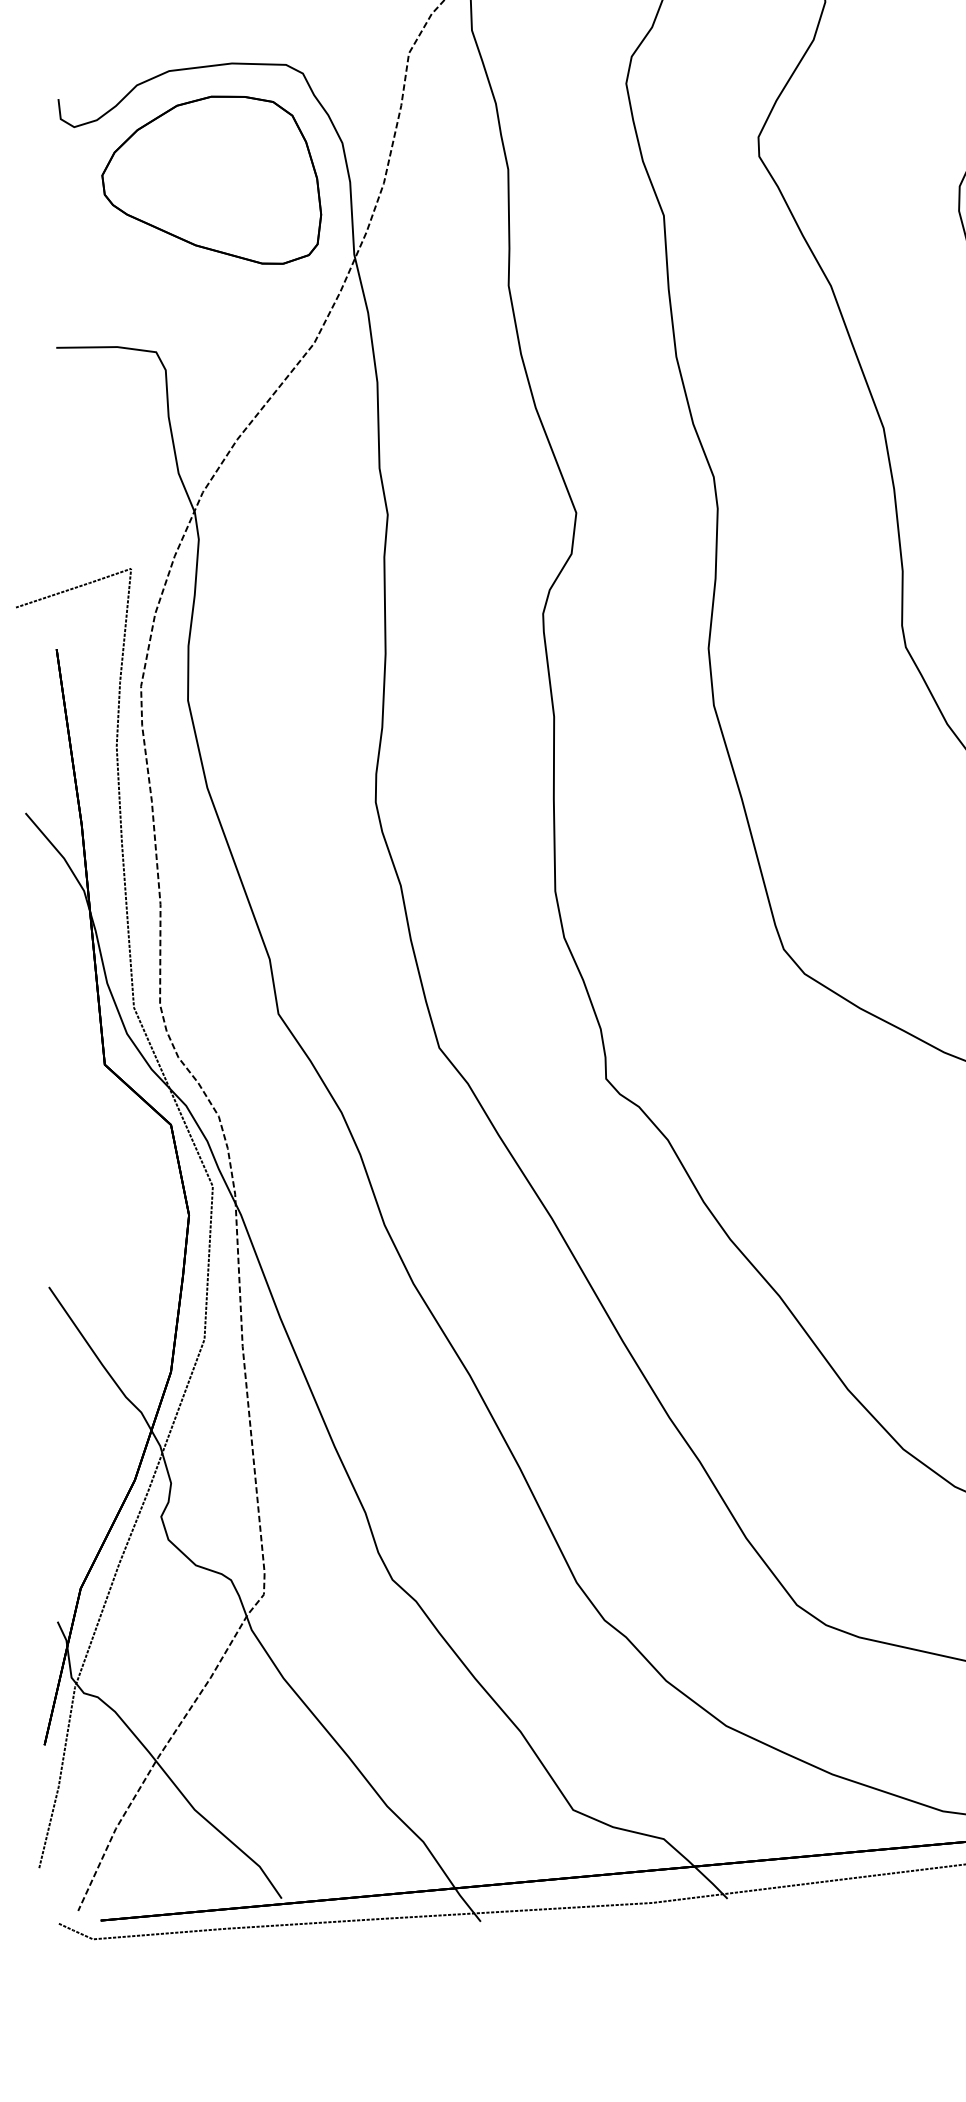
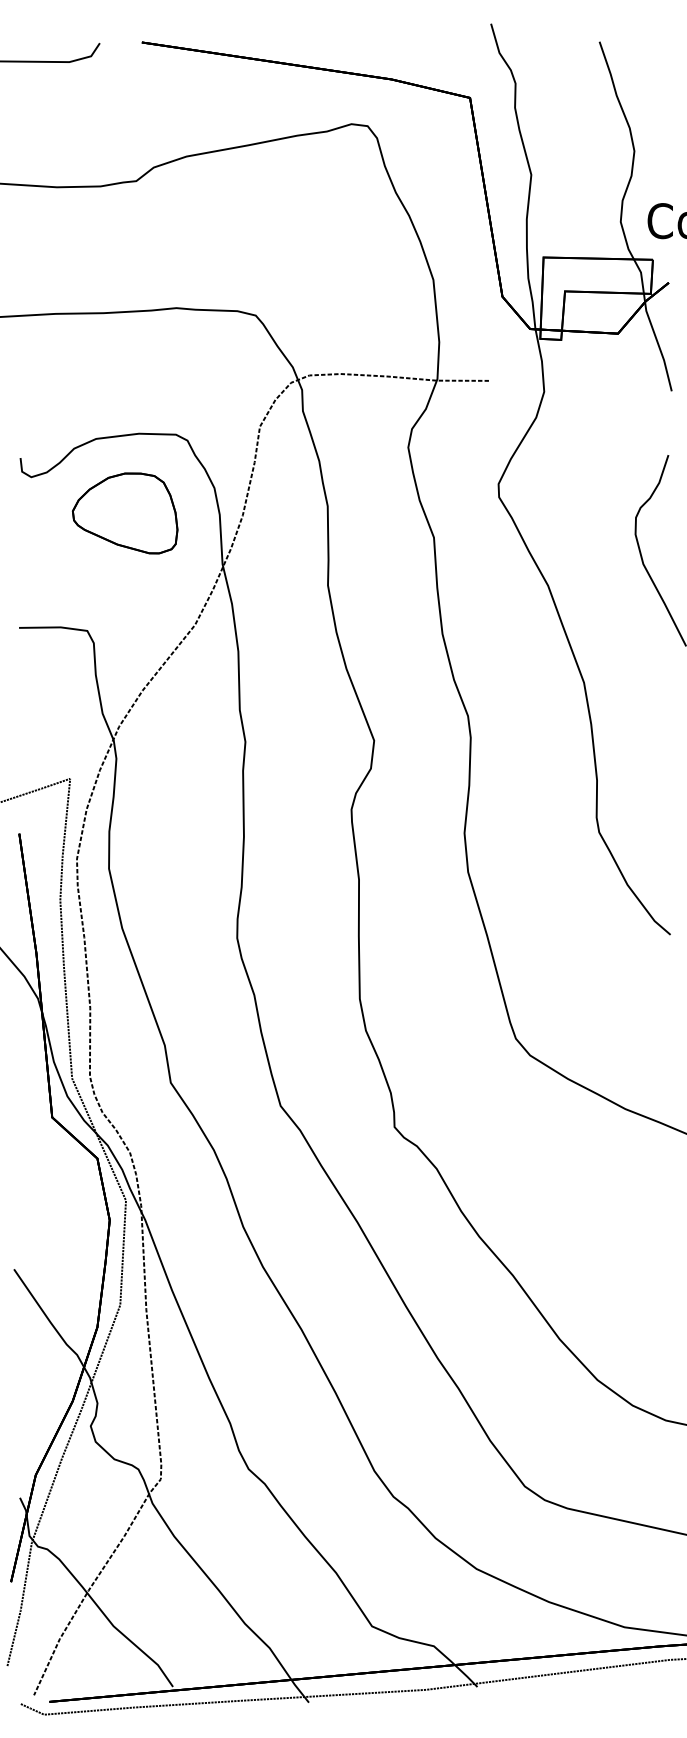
part: (210, 180) -> (124, 513), size x0.7

